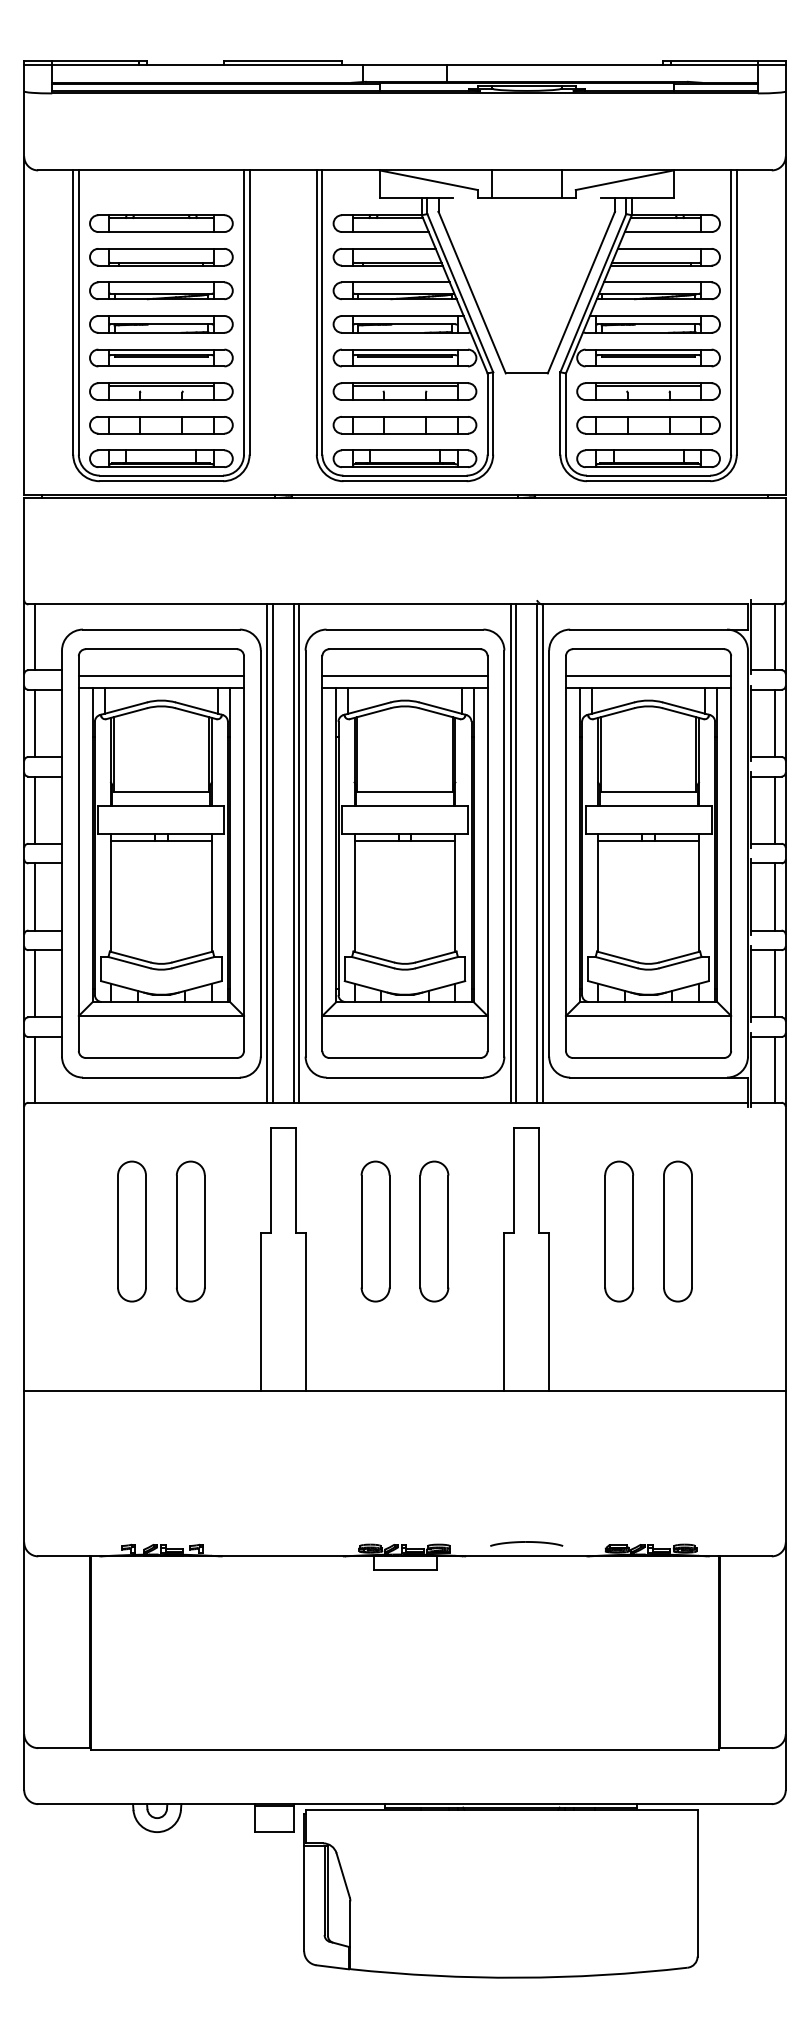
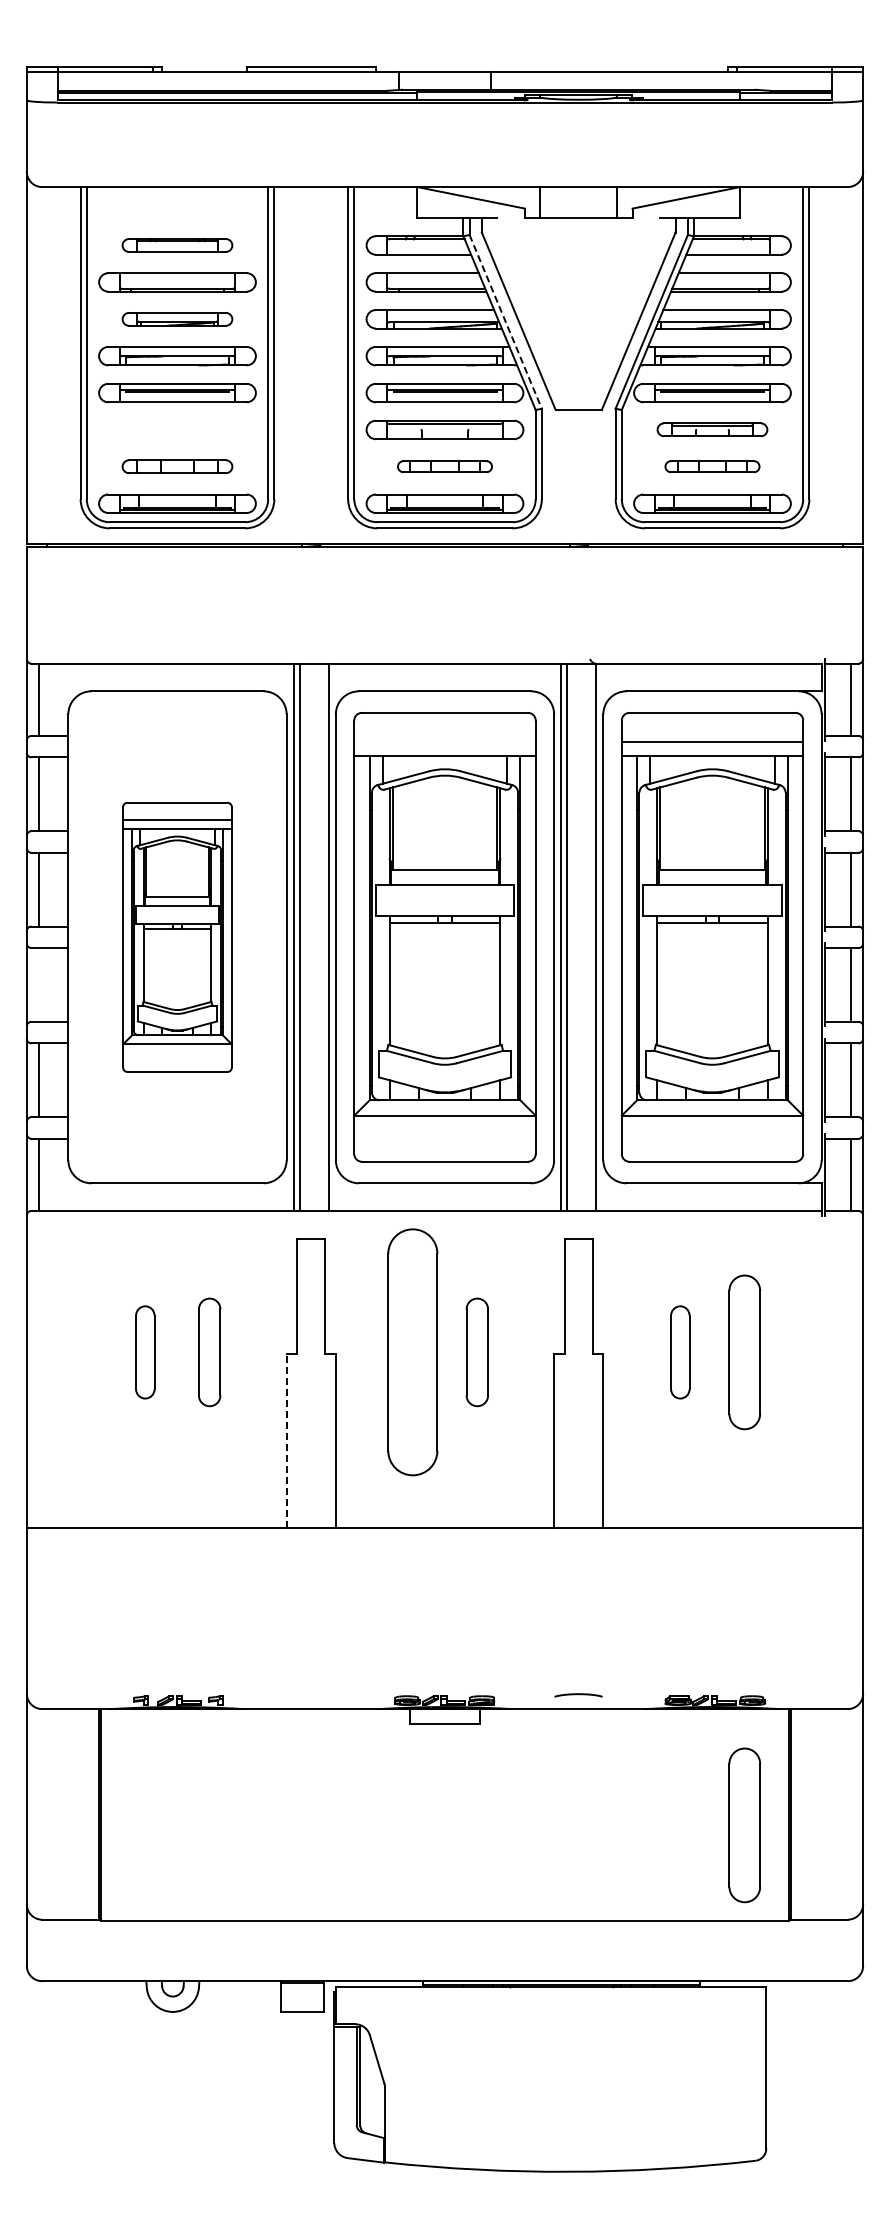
part: (161, 223) -> (177, 245), size x0.7
part: (161, 291) -> (177, 319), size x0.7
line: (460, 293) -> (505, 322), solid -> dashed
part: (161, 391) -> (177, 429), removed
part: (648, 391) -> (712, 429), size x0.7
part: (161, 424) -> (177, 466), size x0.7
part: (404, 424) -> (444, 466), size x0.6
part: (648, 424) -> (712, 466), size x0.6
line: (404, 676) -> (444, 742), removed
line: (293, 852) -> (322, 936), removed
line: (537, 852) -> (590, 936), removed
part: (161, 853) -> (177, 937), size x0.6
line: (35, 896) -> (39, 984), removed
part: (132, 1231) -> (145, 1352), size x0.6
part: (190, 1231) -> (209, 1352), size x0.7
part: (375, 1231) -> (412, 1352), size x1.6
part: (434, 1231) -> (477, 1352), size x0.7
part: (619, 1231) -> (680, 1352), size x0.6
line: (260, 1311) -> (286, 1440), solid -> dashed
part: (526, 1544) -> (578, 1695), size x0.6
part: (677, 1662) -> (744, 1825), added

